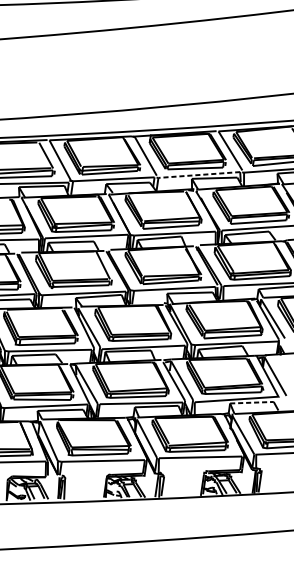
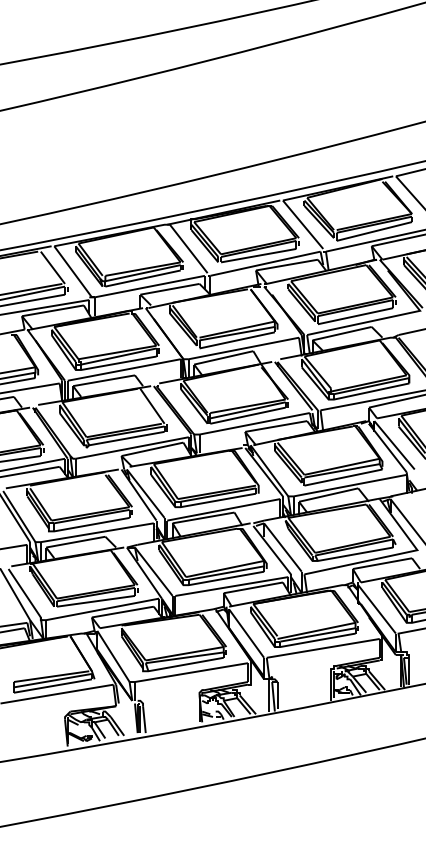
line: (198, 174) -> (264, 263), dashed -> solid
line: (252, 402) -> (382, 563), dashed -> solid

